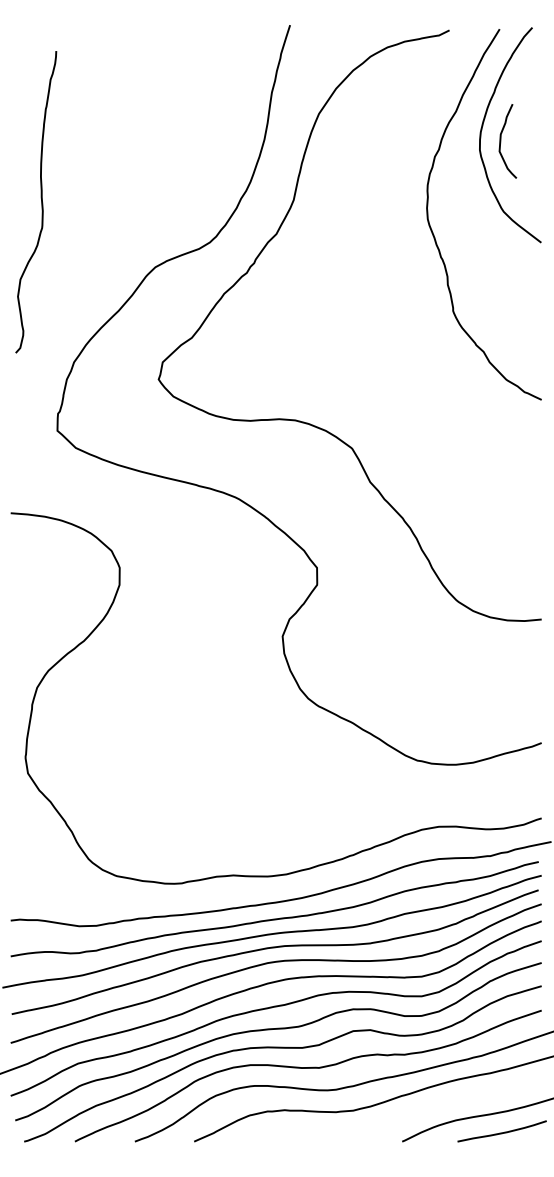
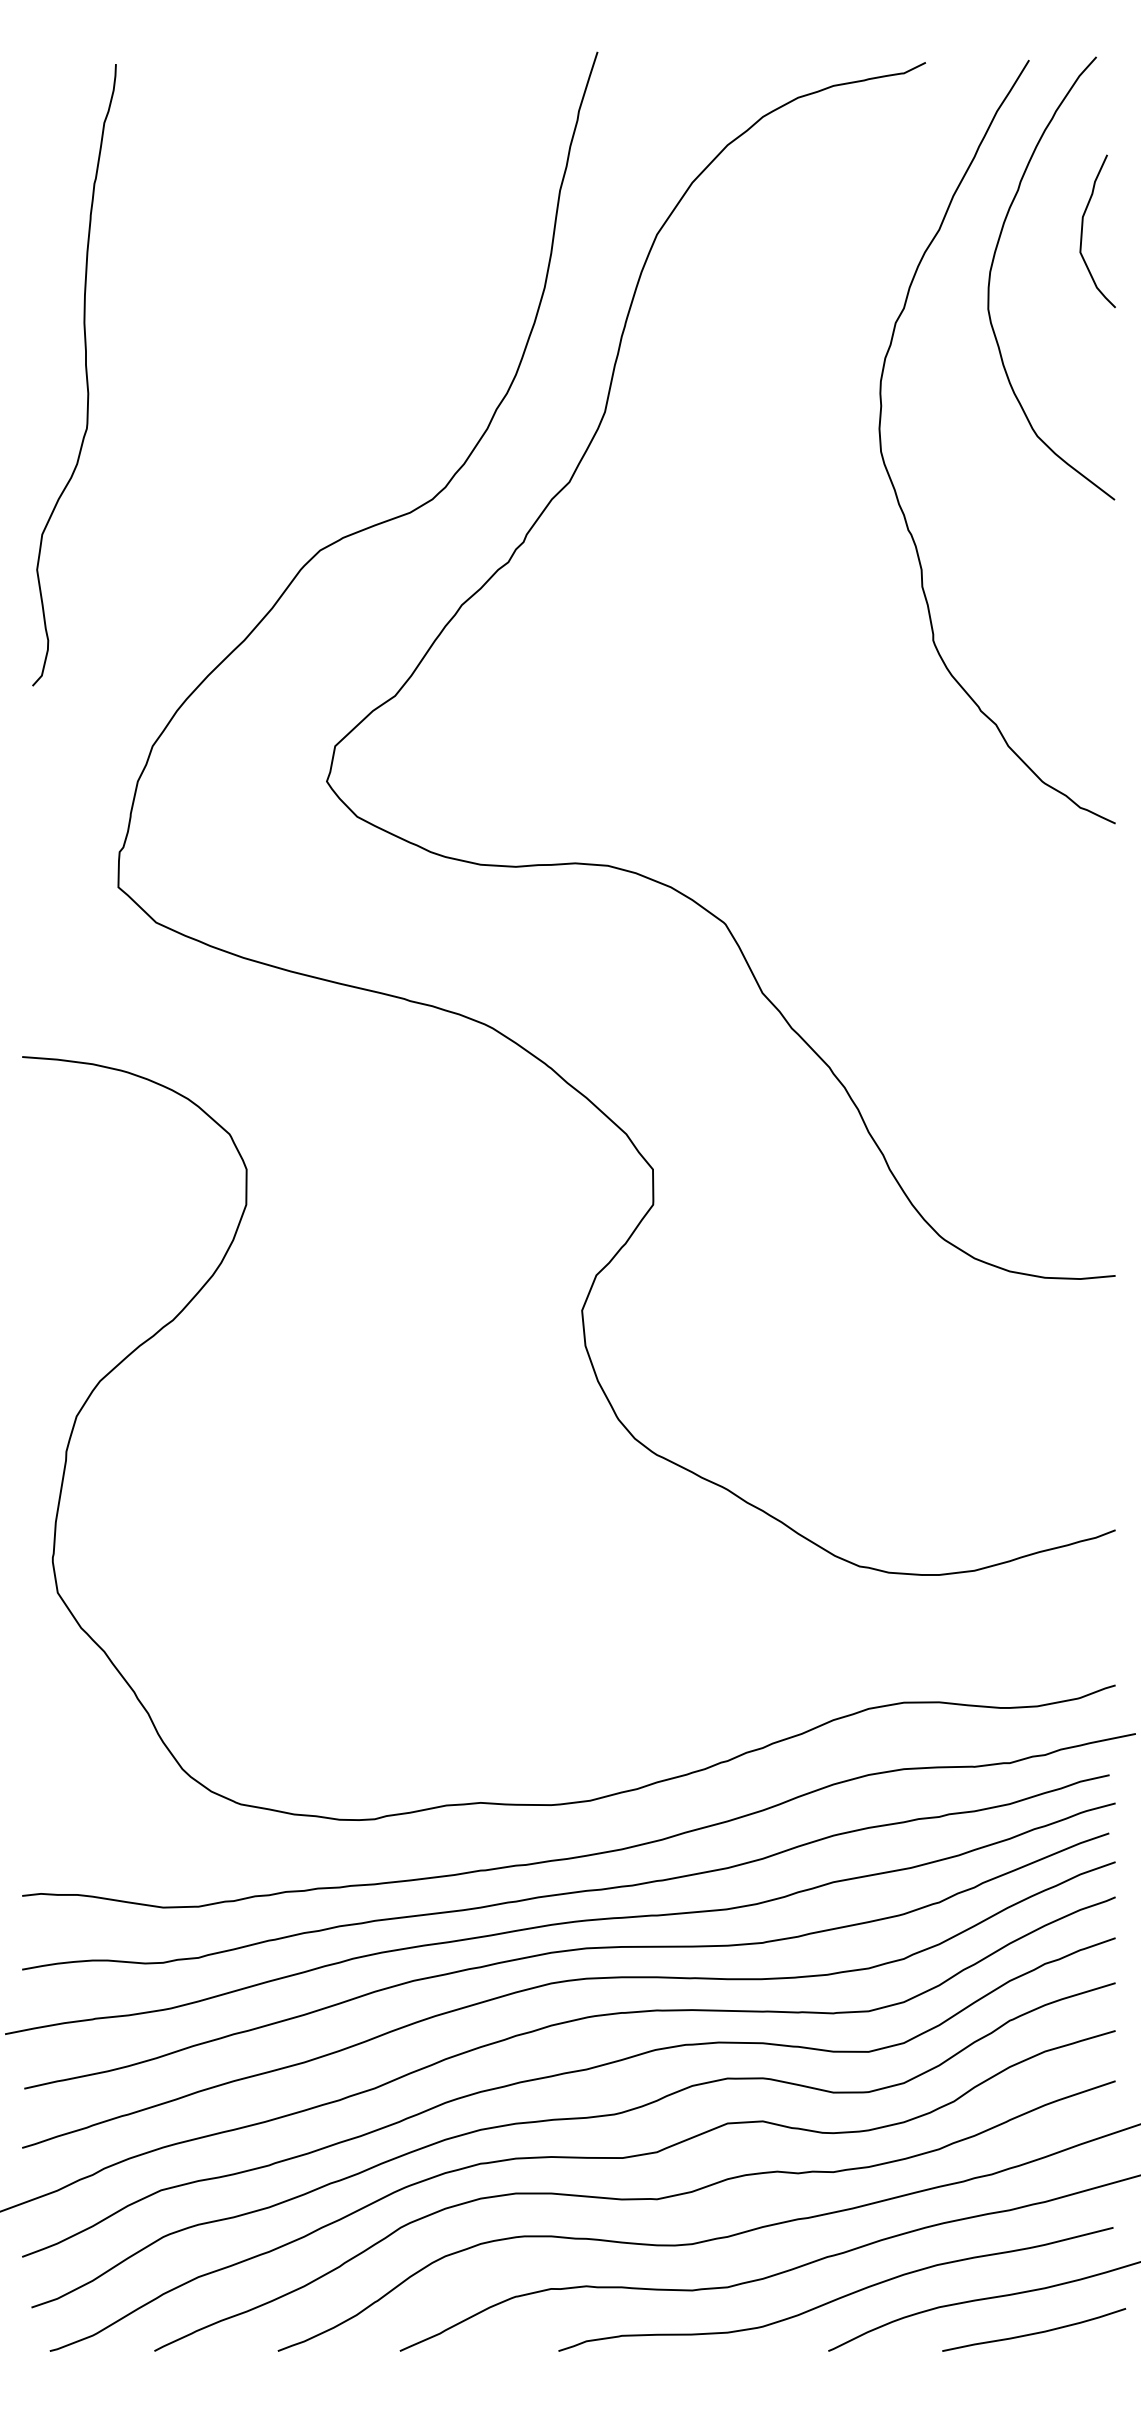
curve: (501, 141) -> (1084, 231), moved
curve: (41, 202) -> (85, 375), moved
curve: (405, 1115) -> (835, 2297), added

